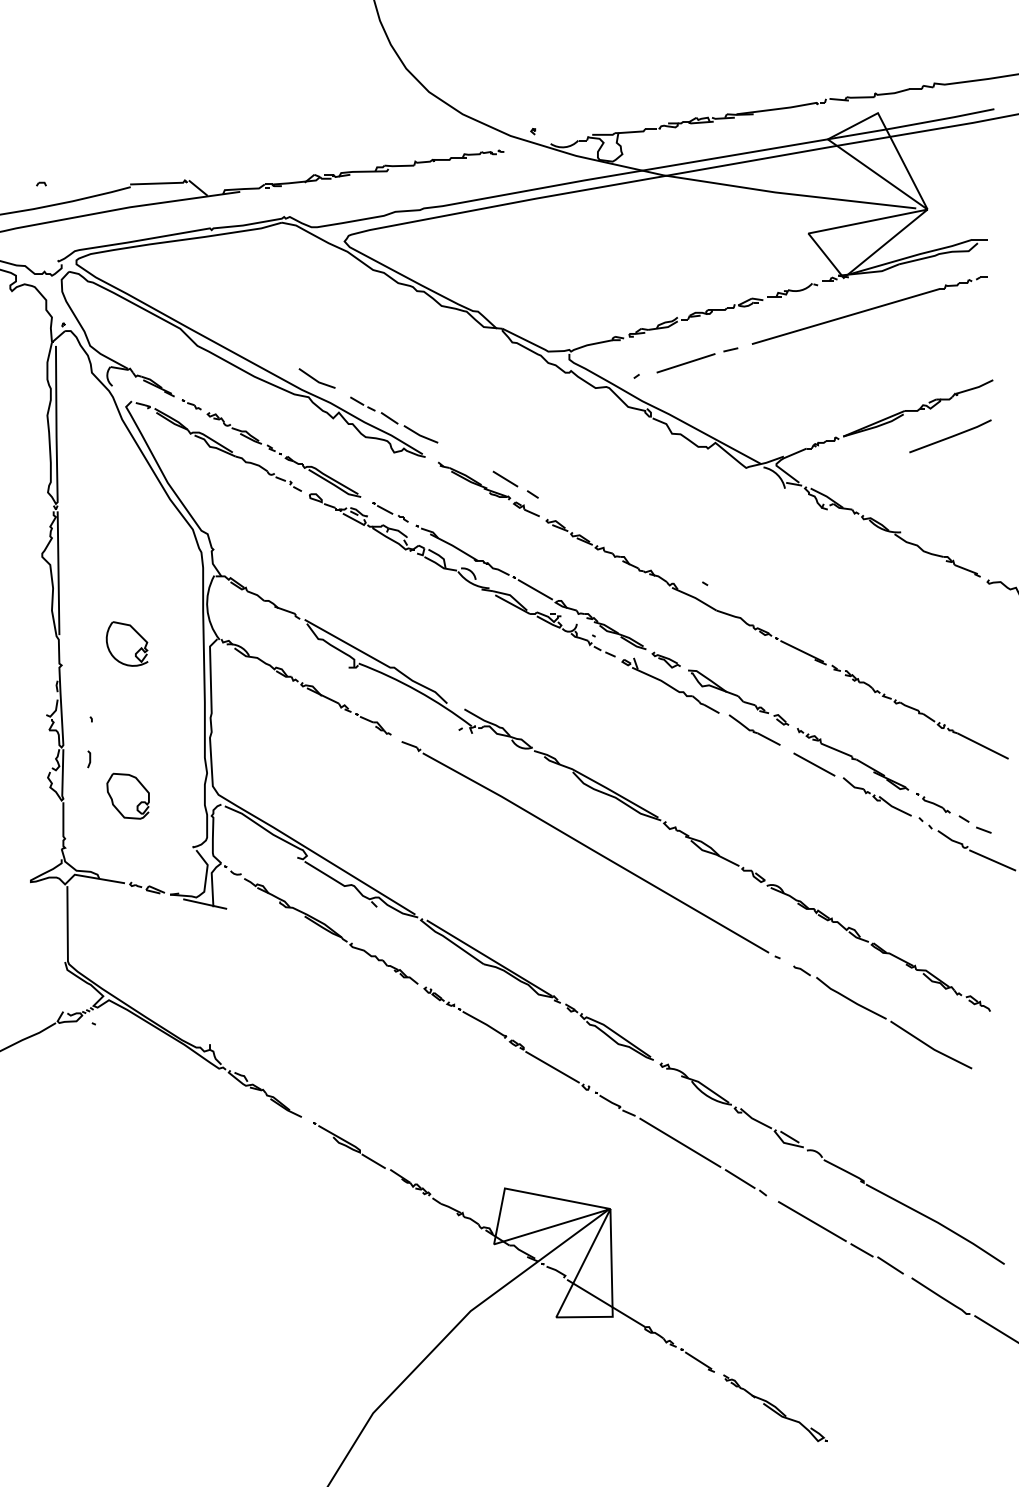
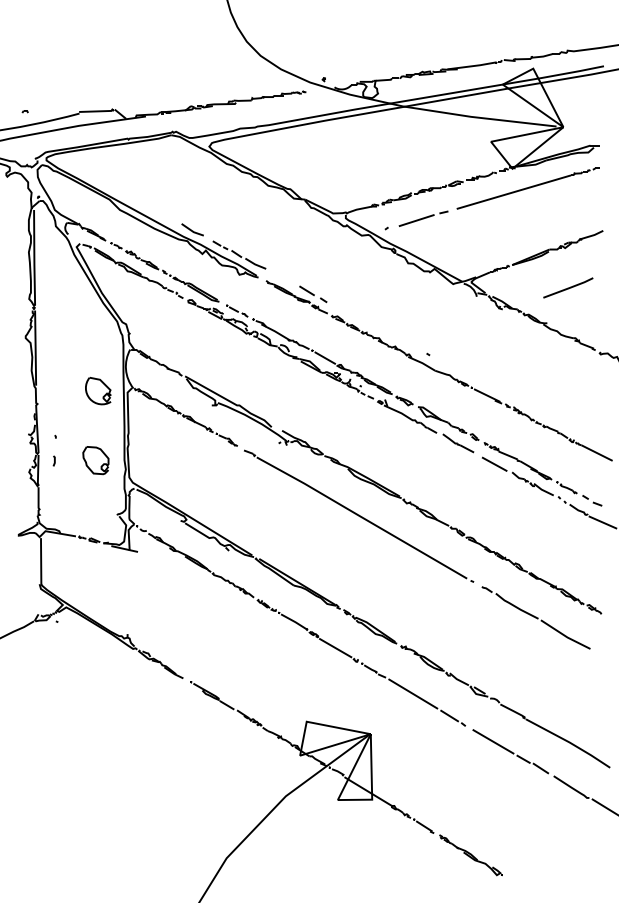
line: (950, 435) -> (568, 287), moved
part: (127, 644) -> (98, 391), moved
part: (127, 796) -> (95, 460), moved

